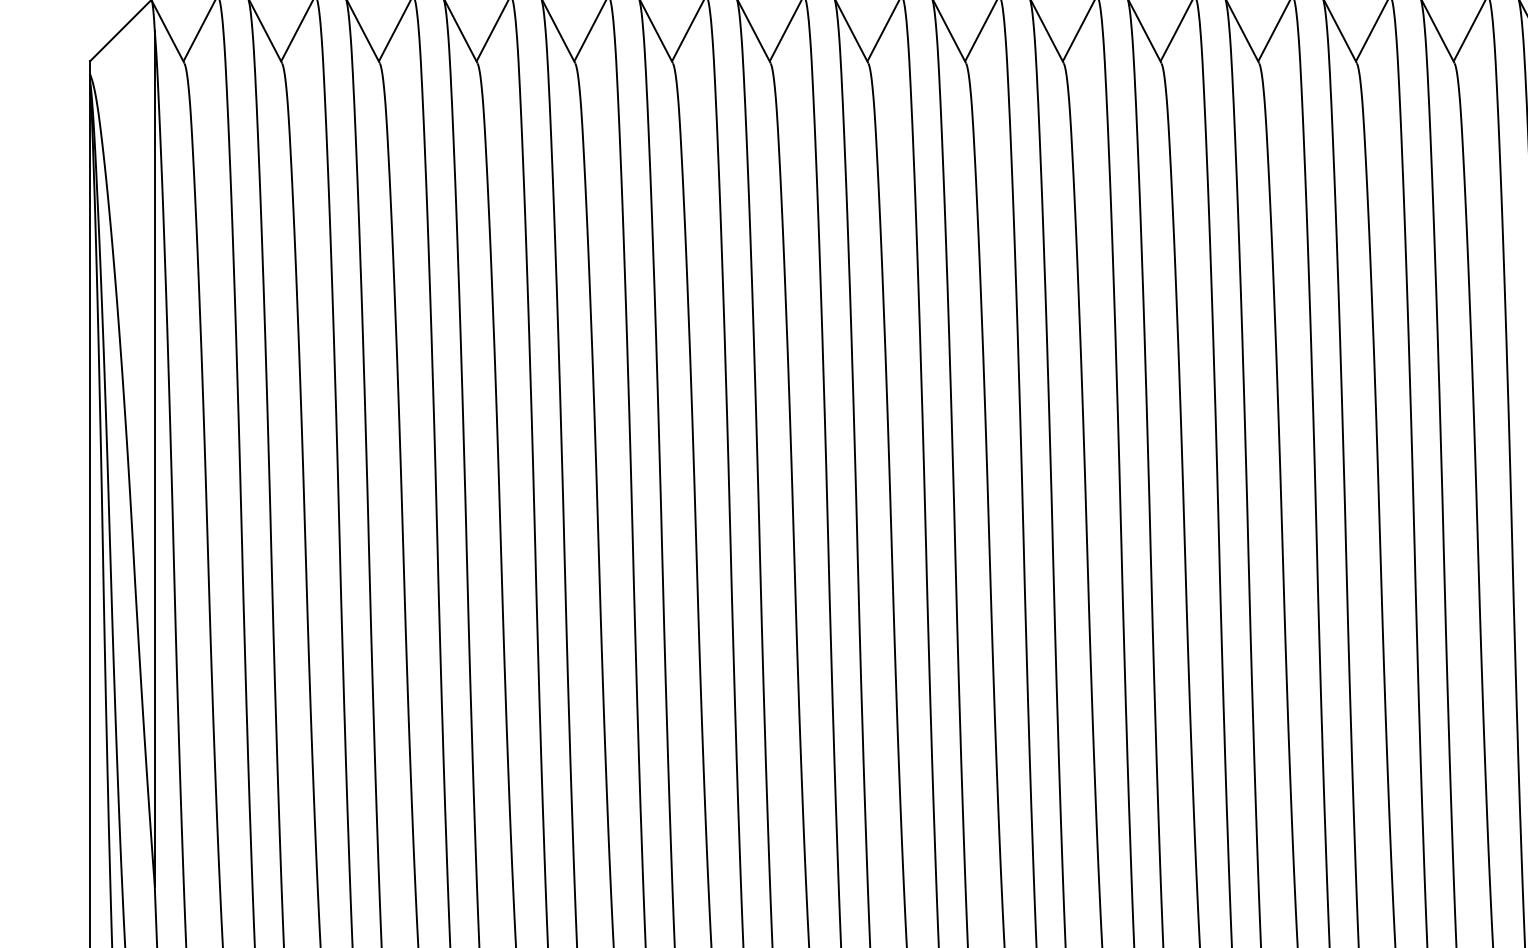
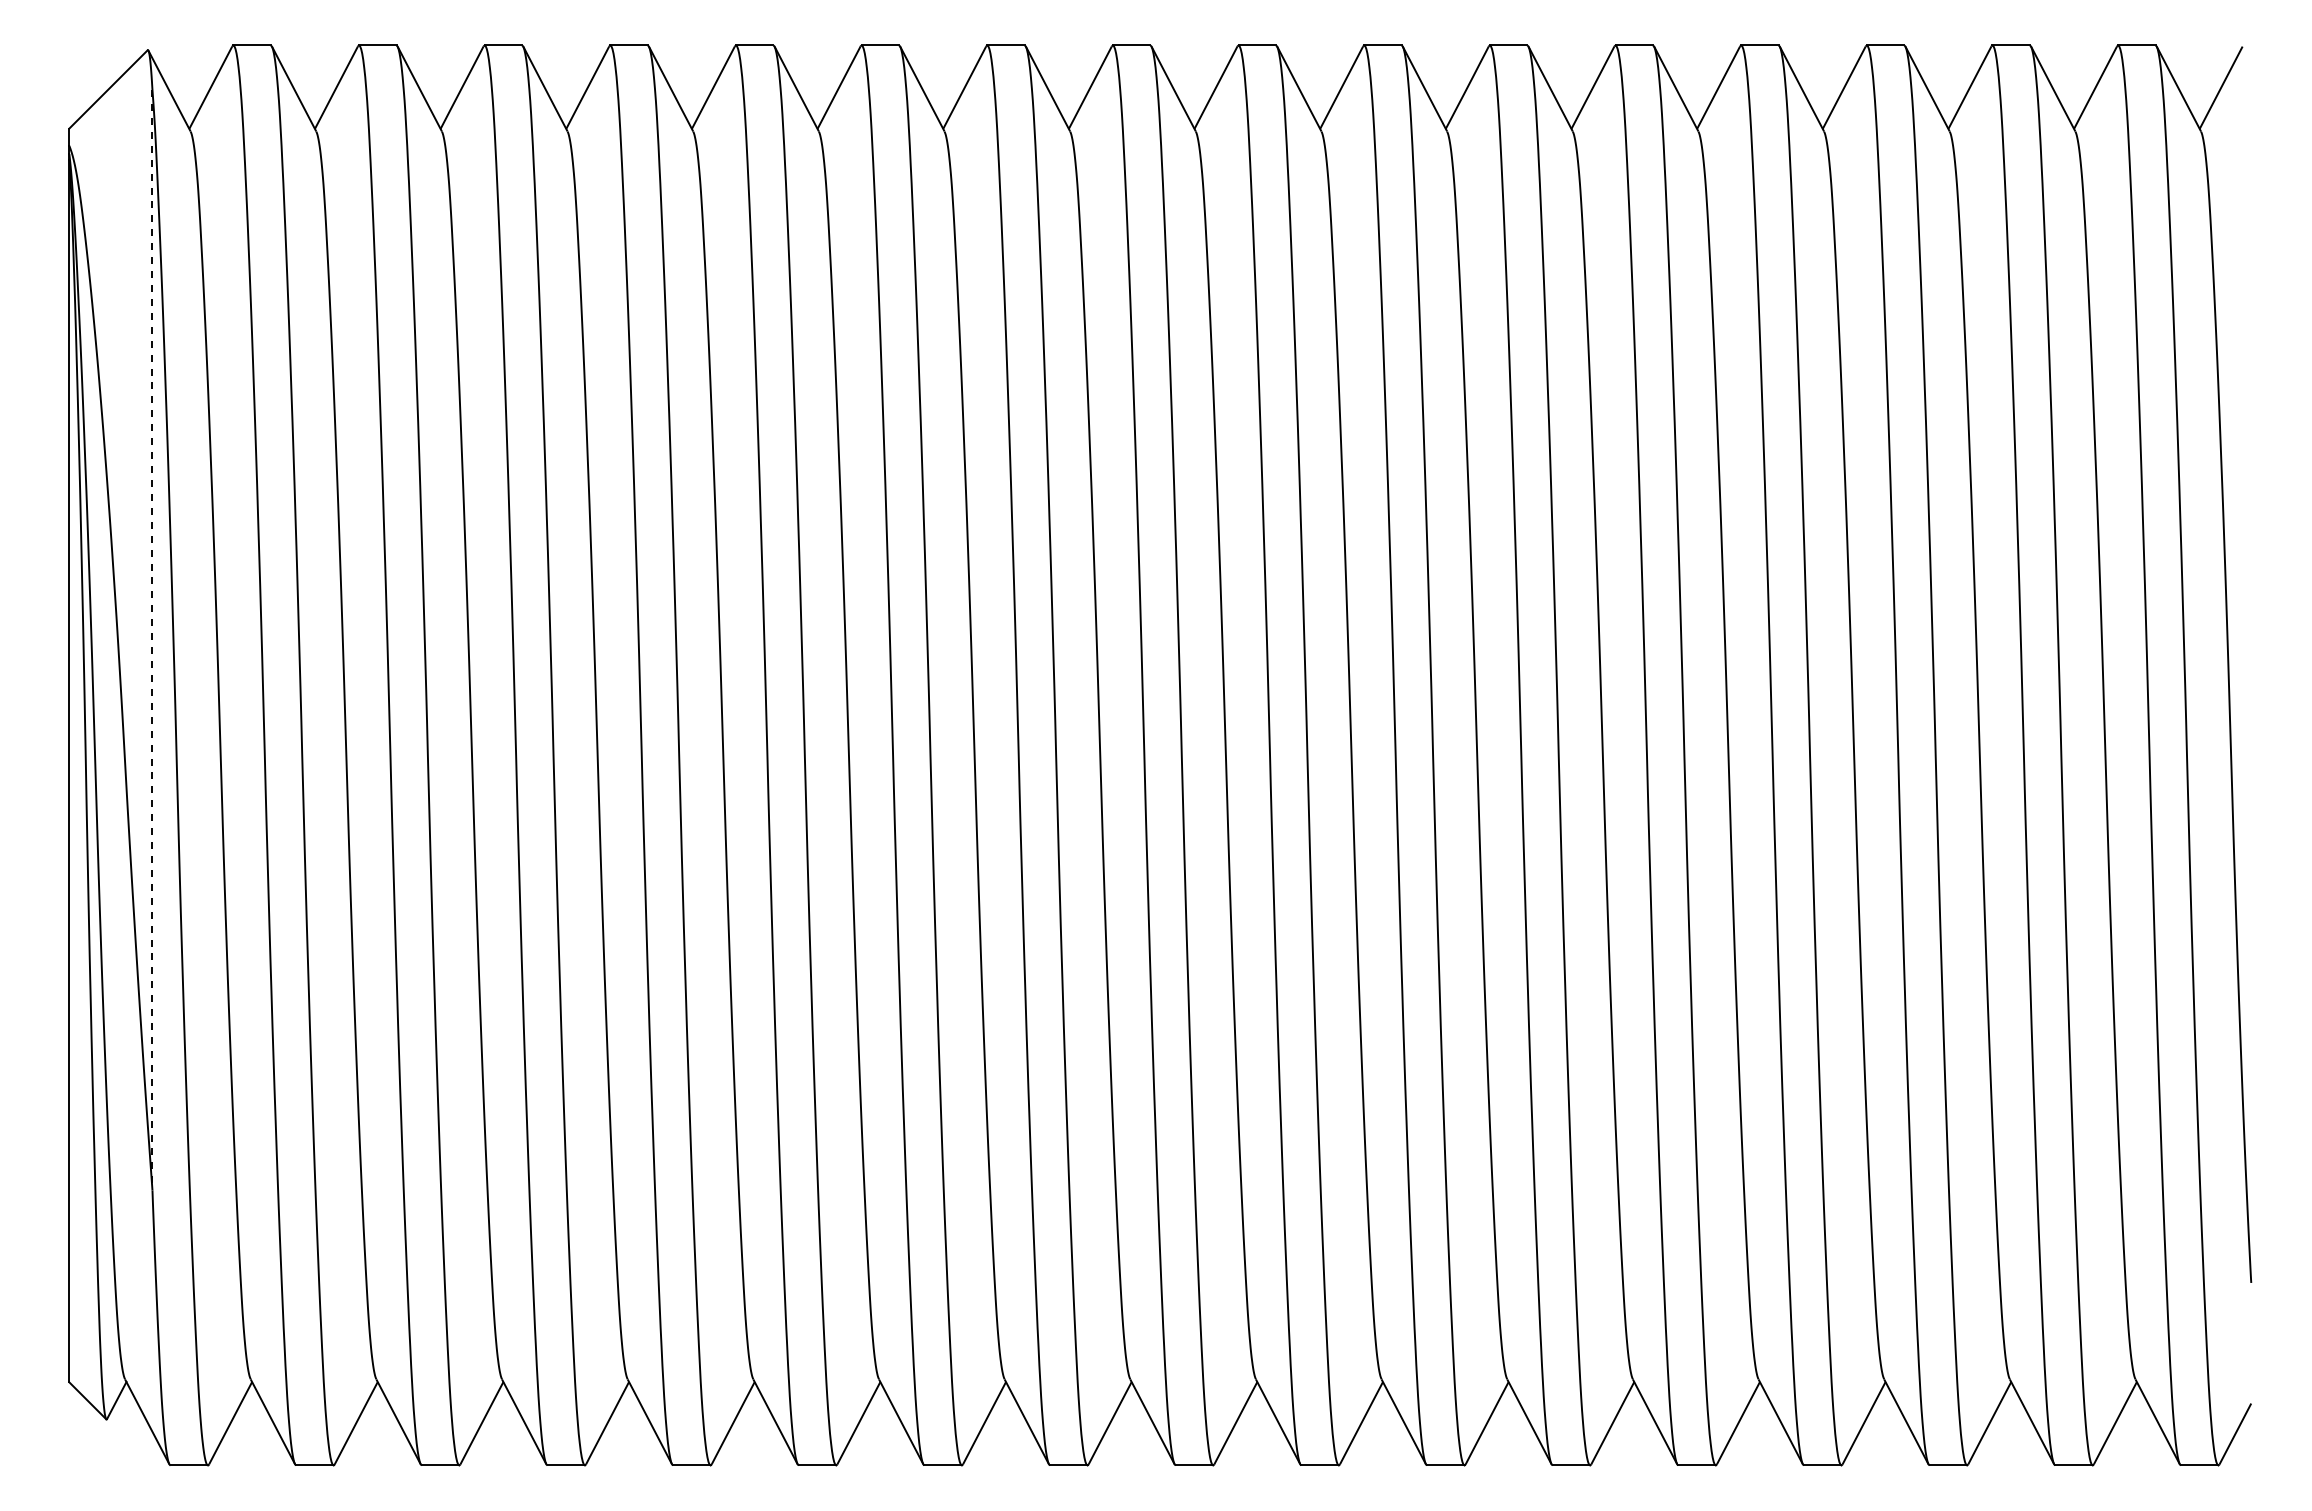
line: (154, 459) -> (152, 640), solid -> dashed

